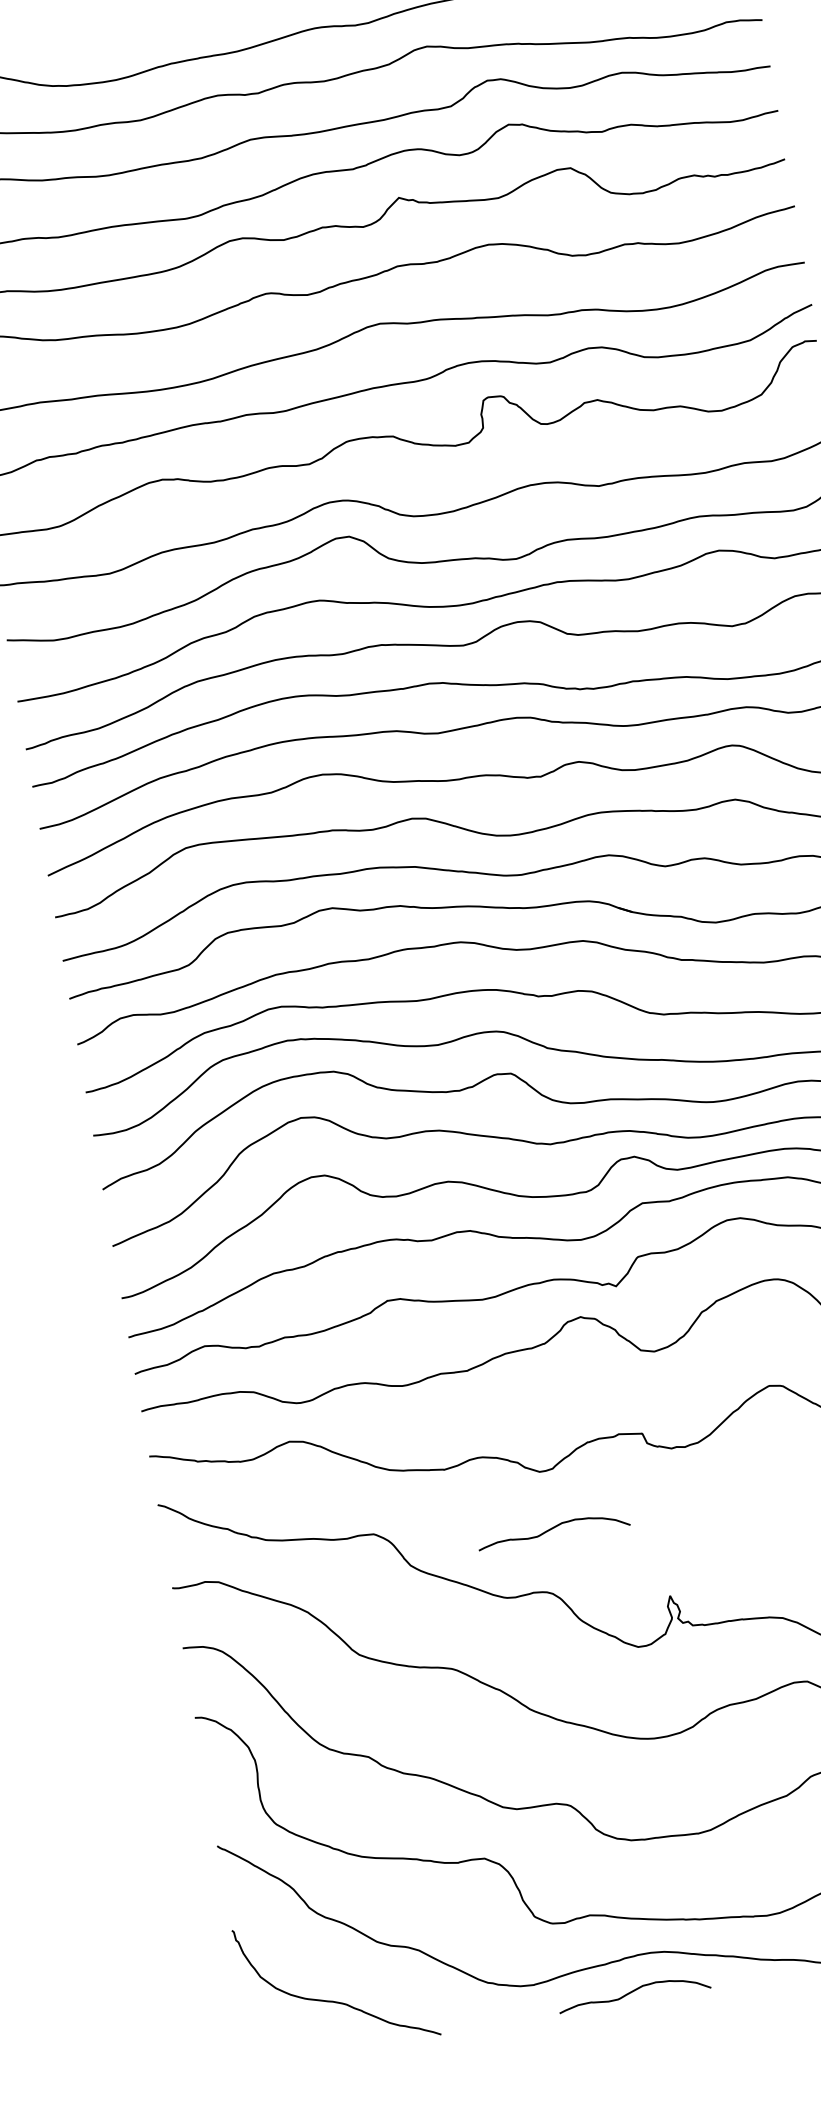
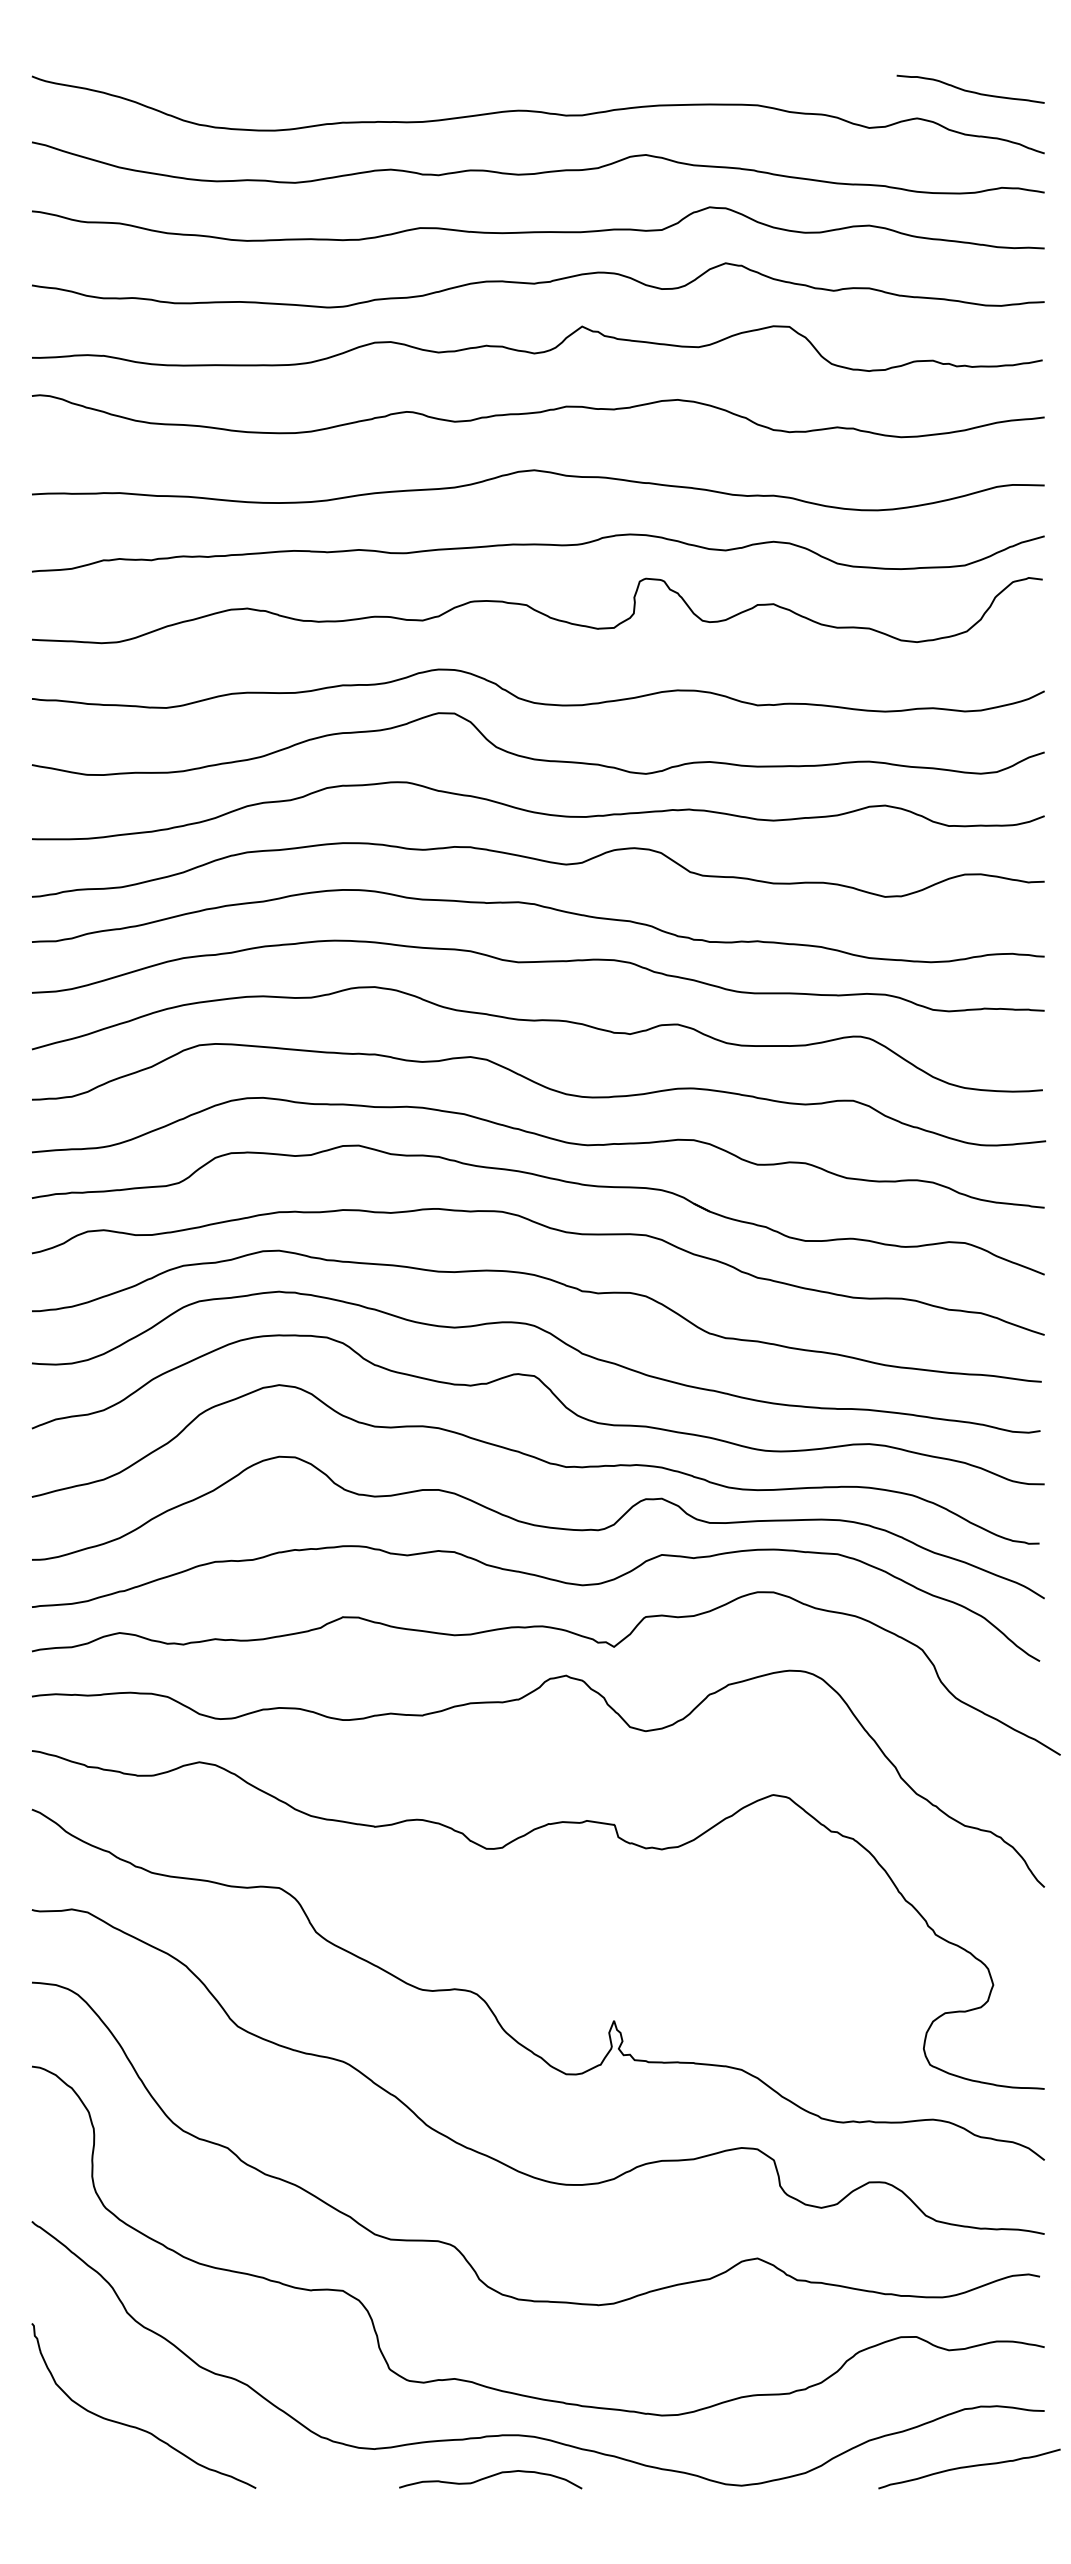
curve: (553, 1529) -> (490, 1918), removed

